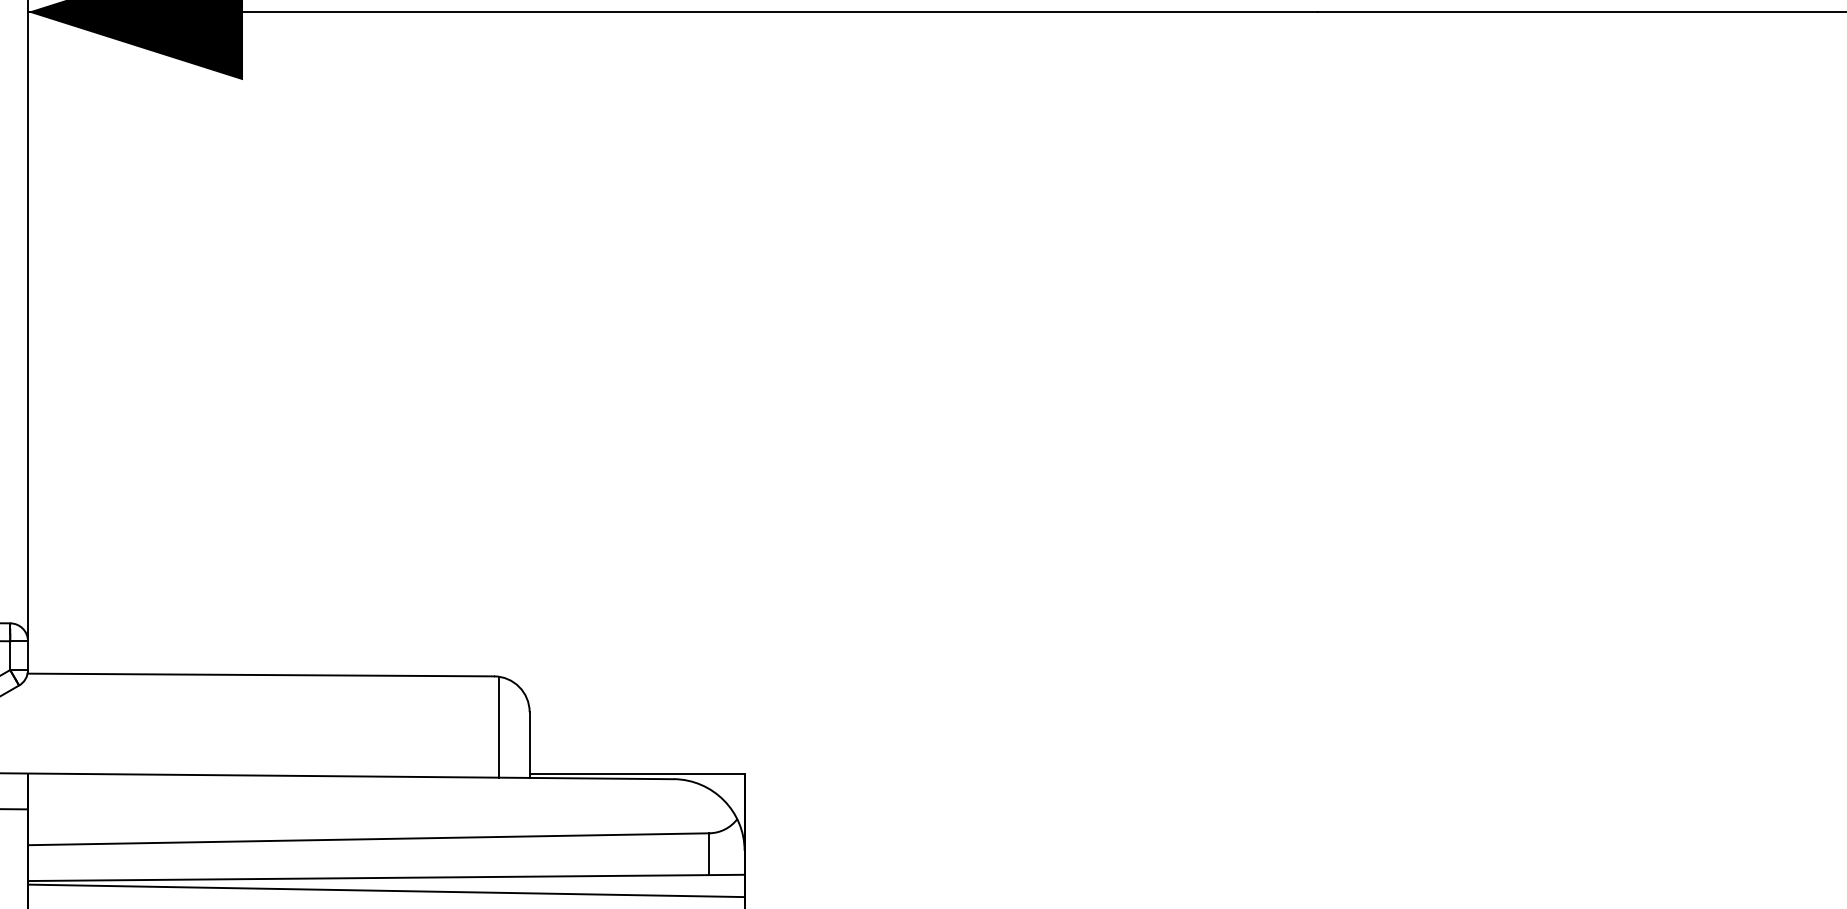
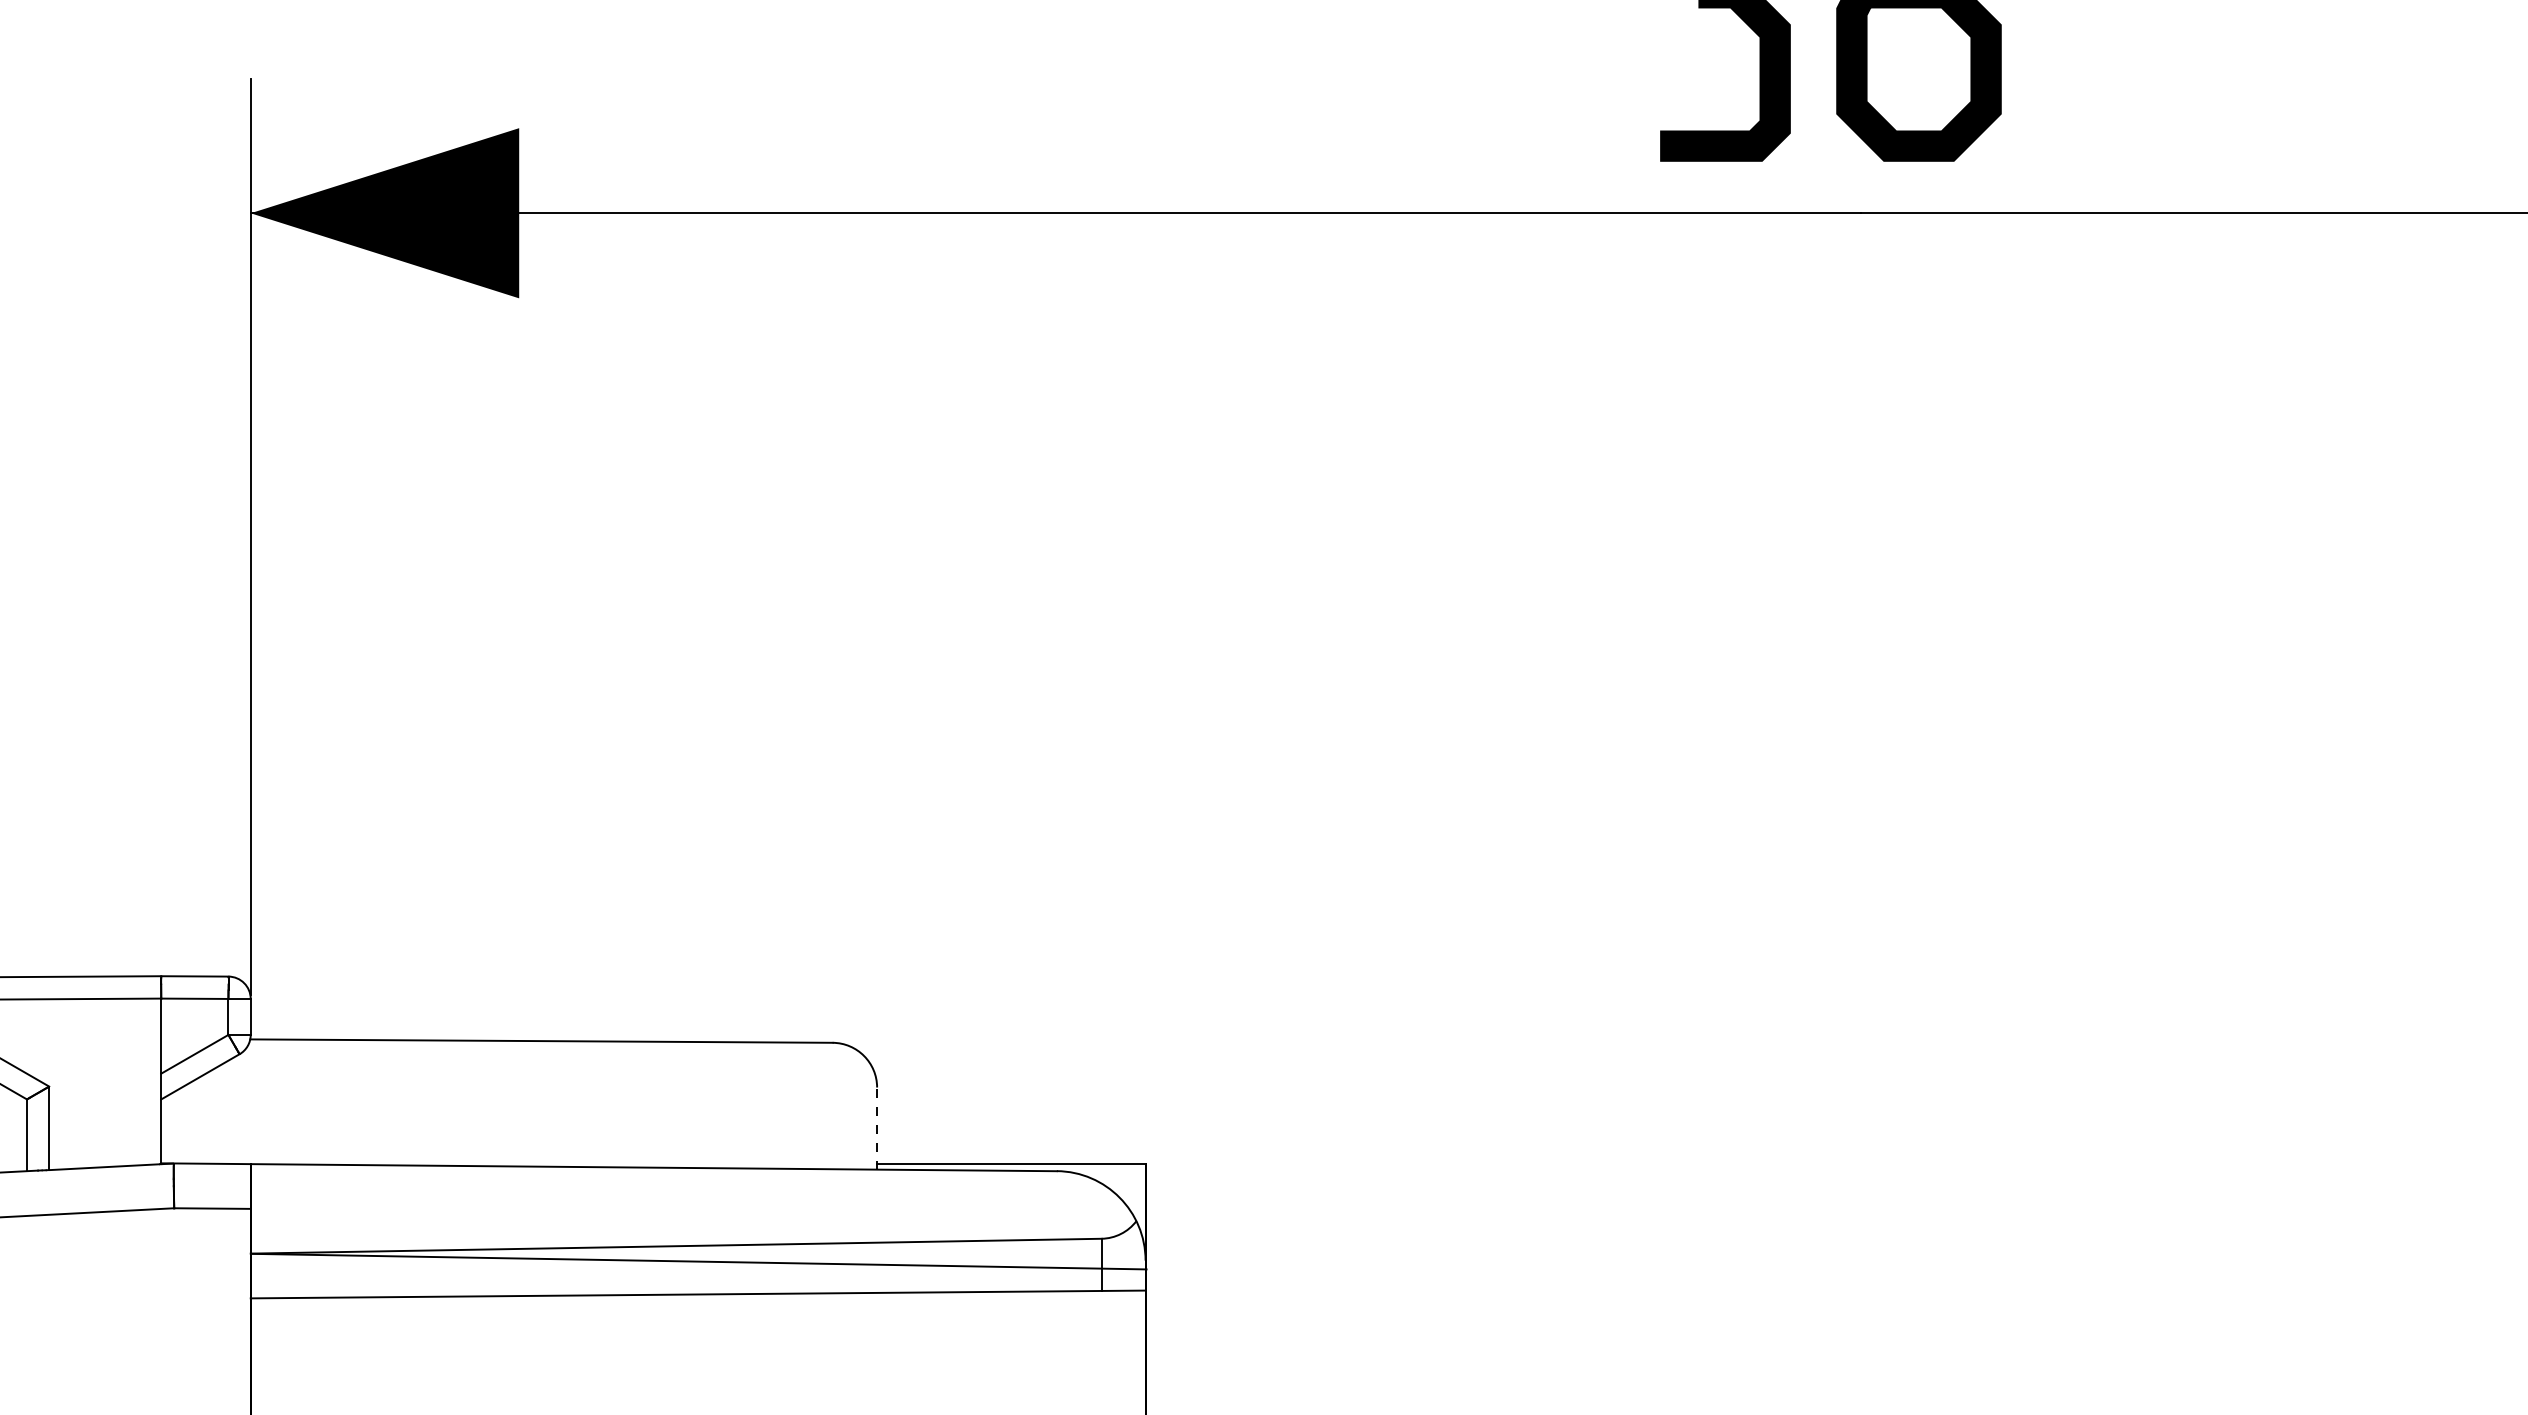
line: (499, 727) -> (839, 1106), removed
line: (529, 744) -> (877, 1128), solid -> dashed
line: (385, 890) -> (698, 1261), moved

